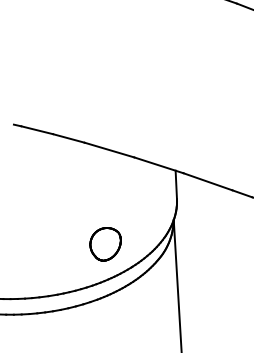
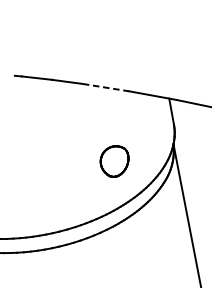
line: (109, 150) -> (105, 88), solid -> dashed
part: (105, 244) -> (114, 161), moved

